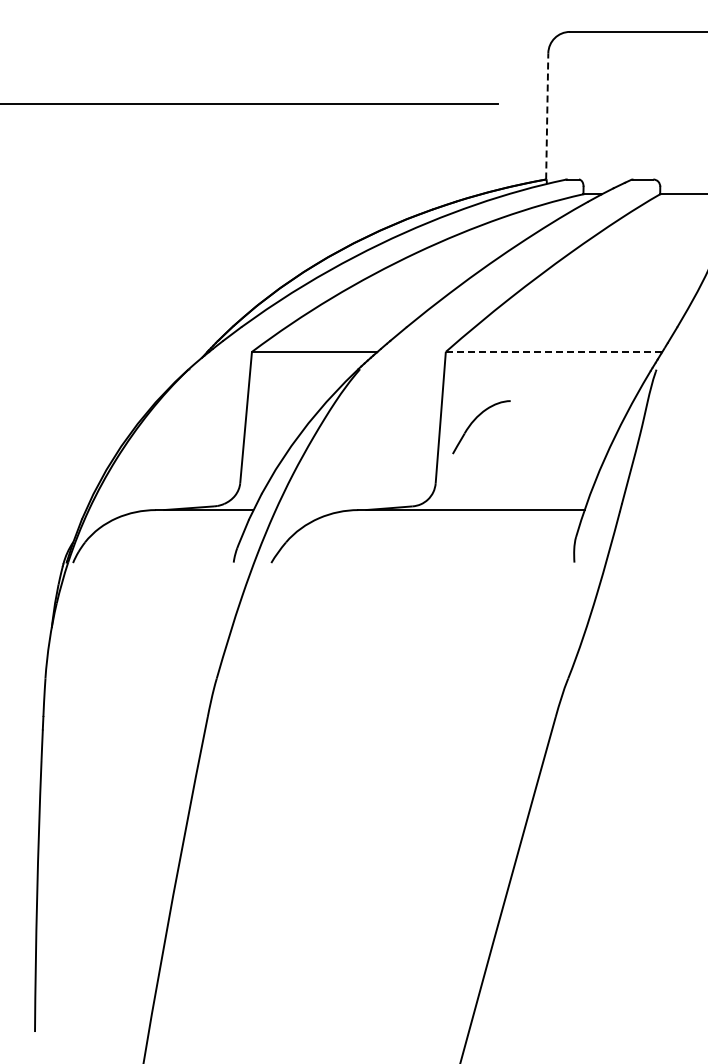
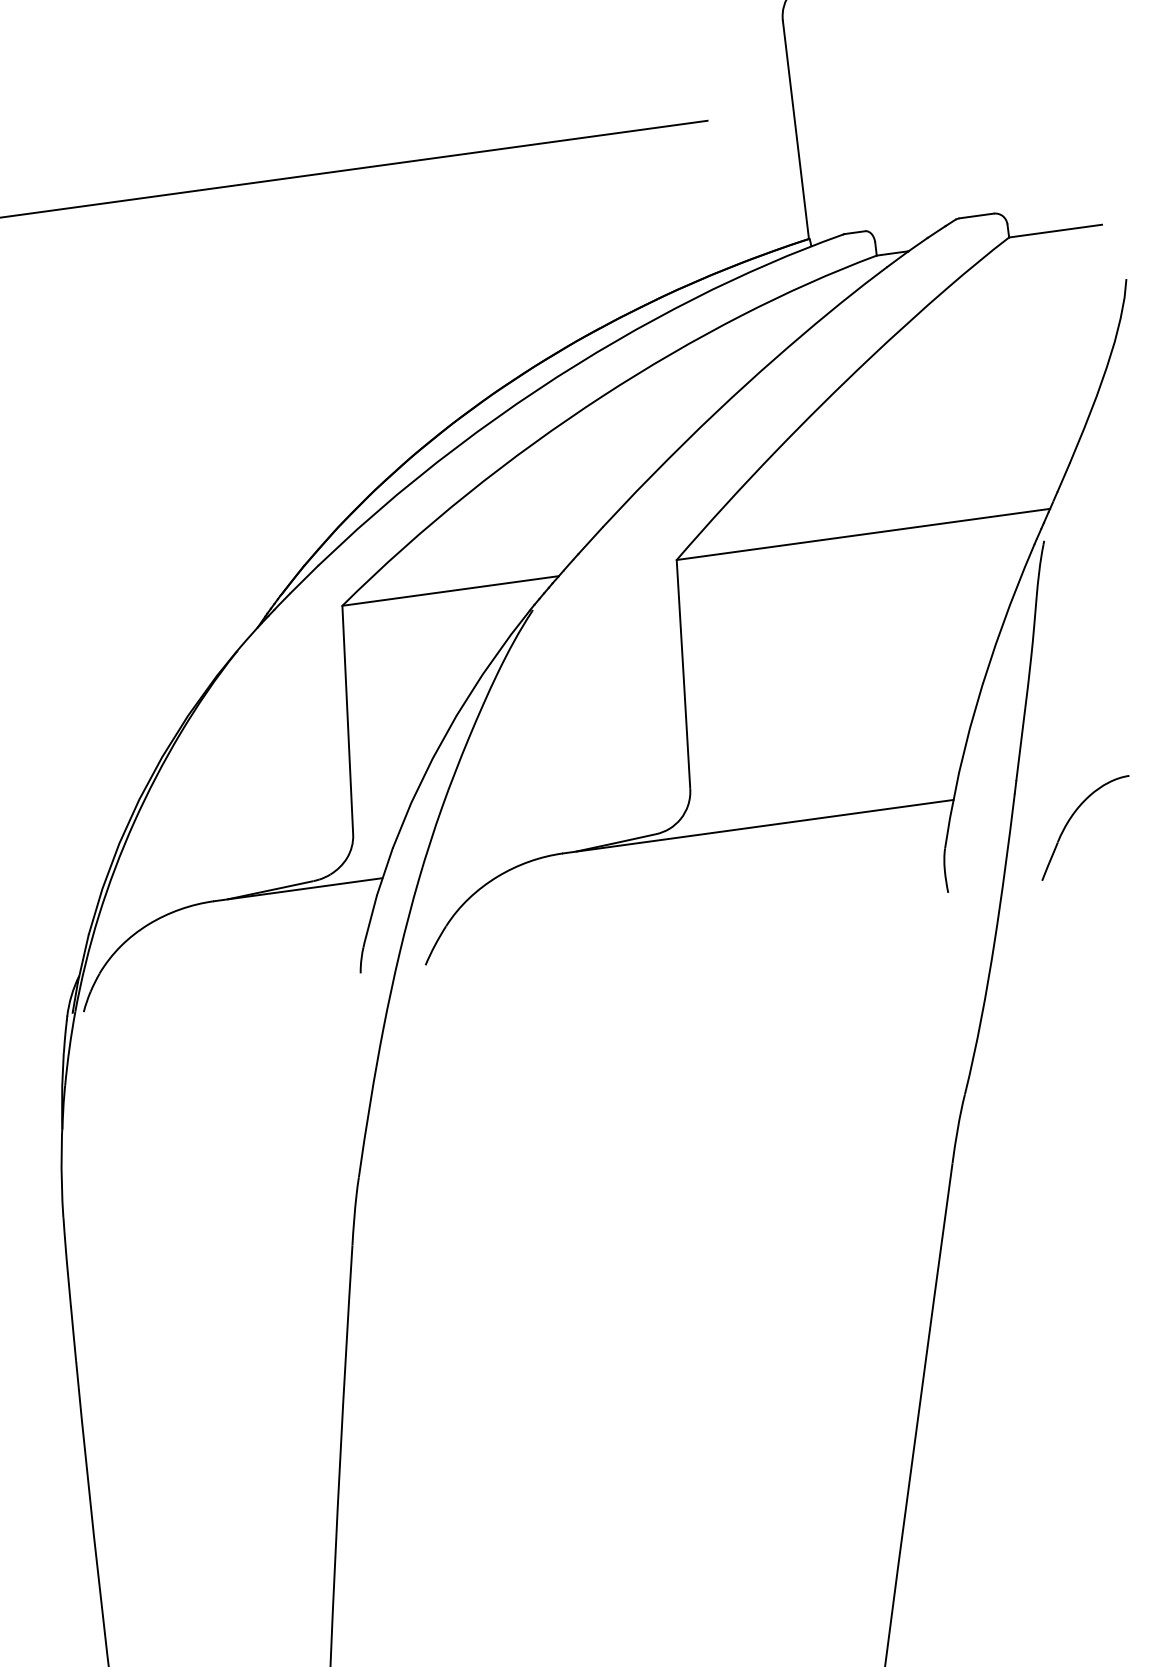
line: (547, 115) -> (796, 128), dashed -> solid
line: (554, 351) -> (864, 533), dashed -> solid
part: (475, 420) -> (1073, 817), moved

